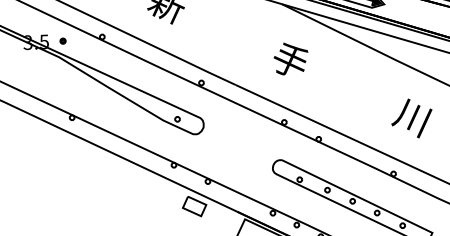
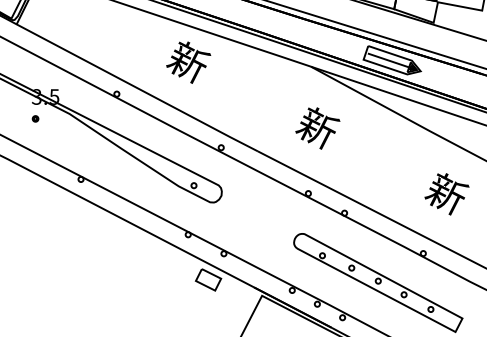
part: (62, 40) -> (35, 118), moved
text: (290, 61) -> (317, 128), 手 -> 新
text: (412, 118) -> (446, 194), 川 -> 新

